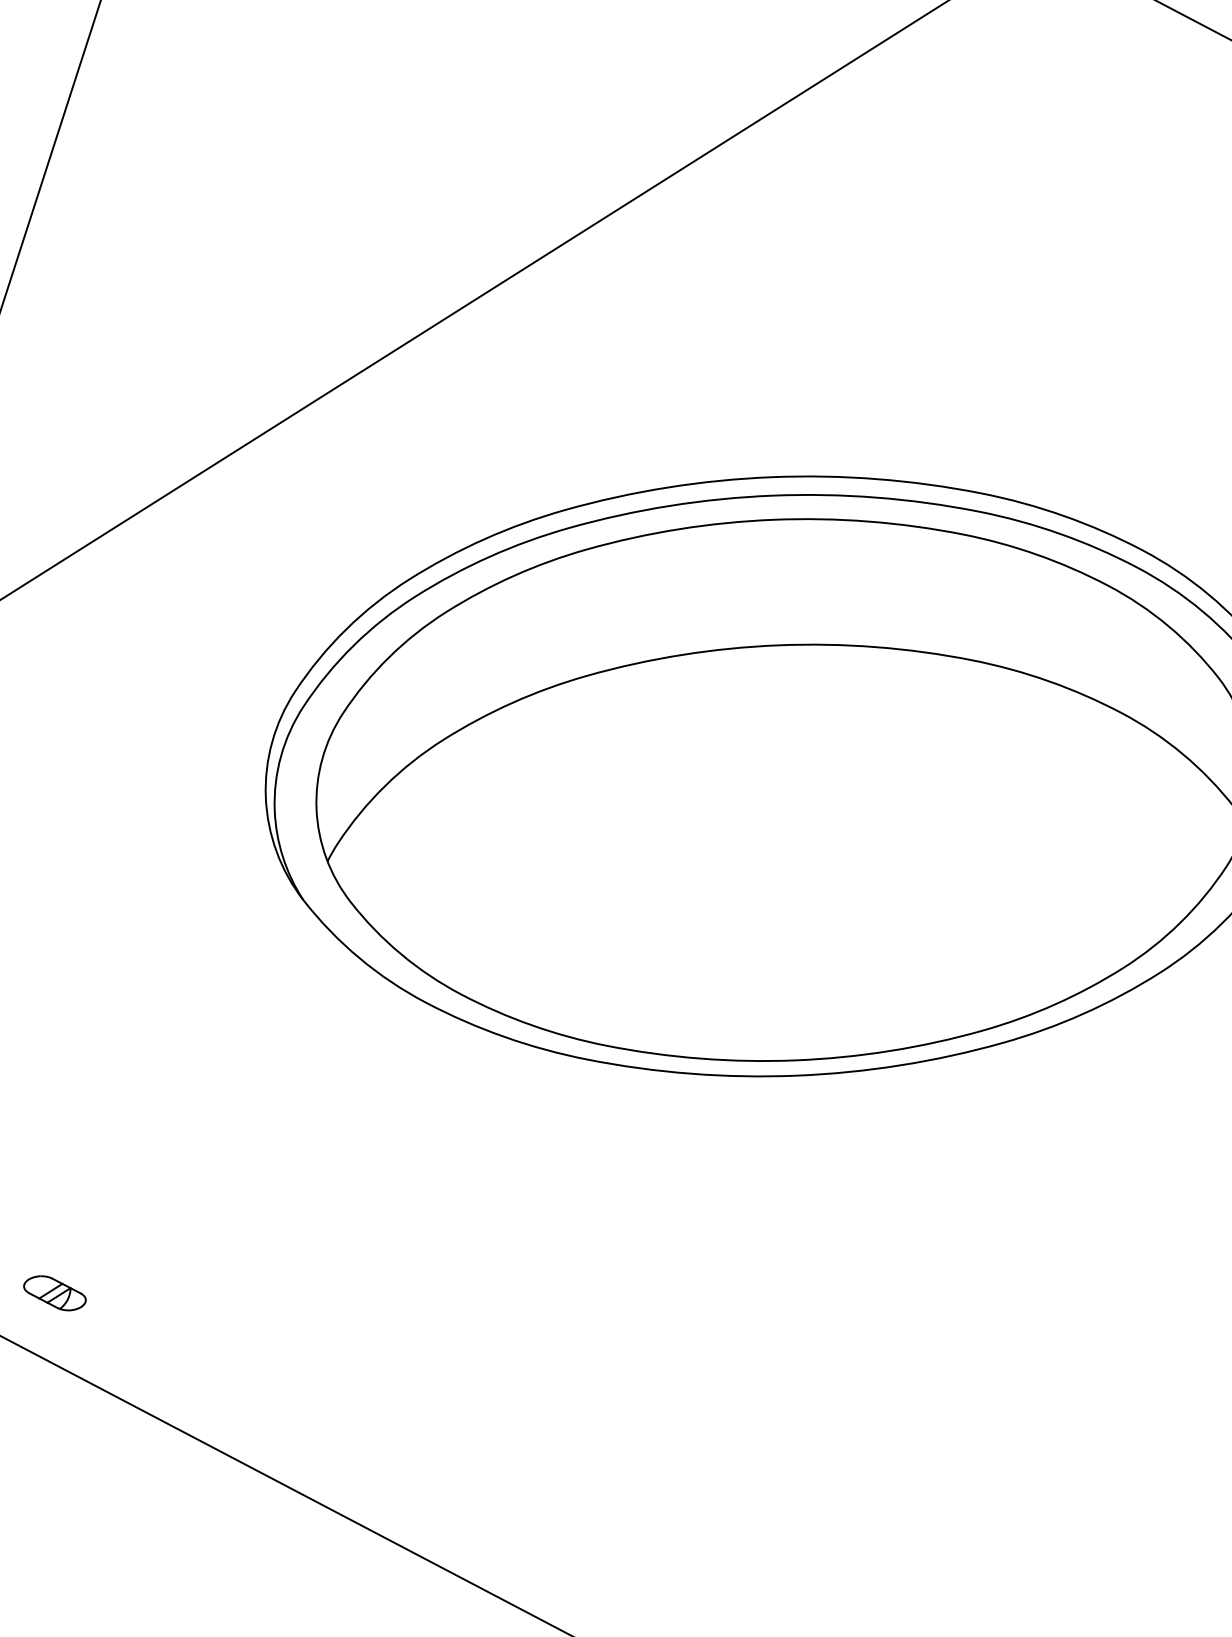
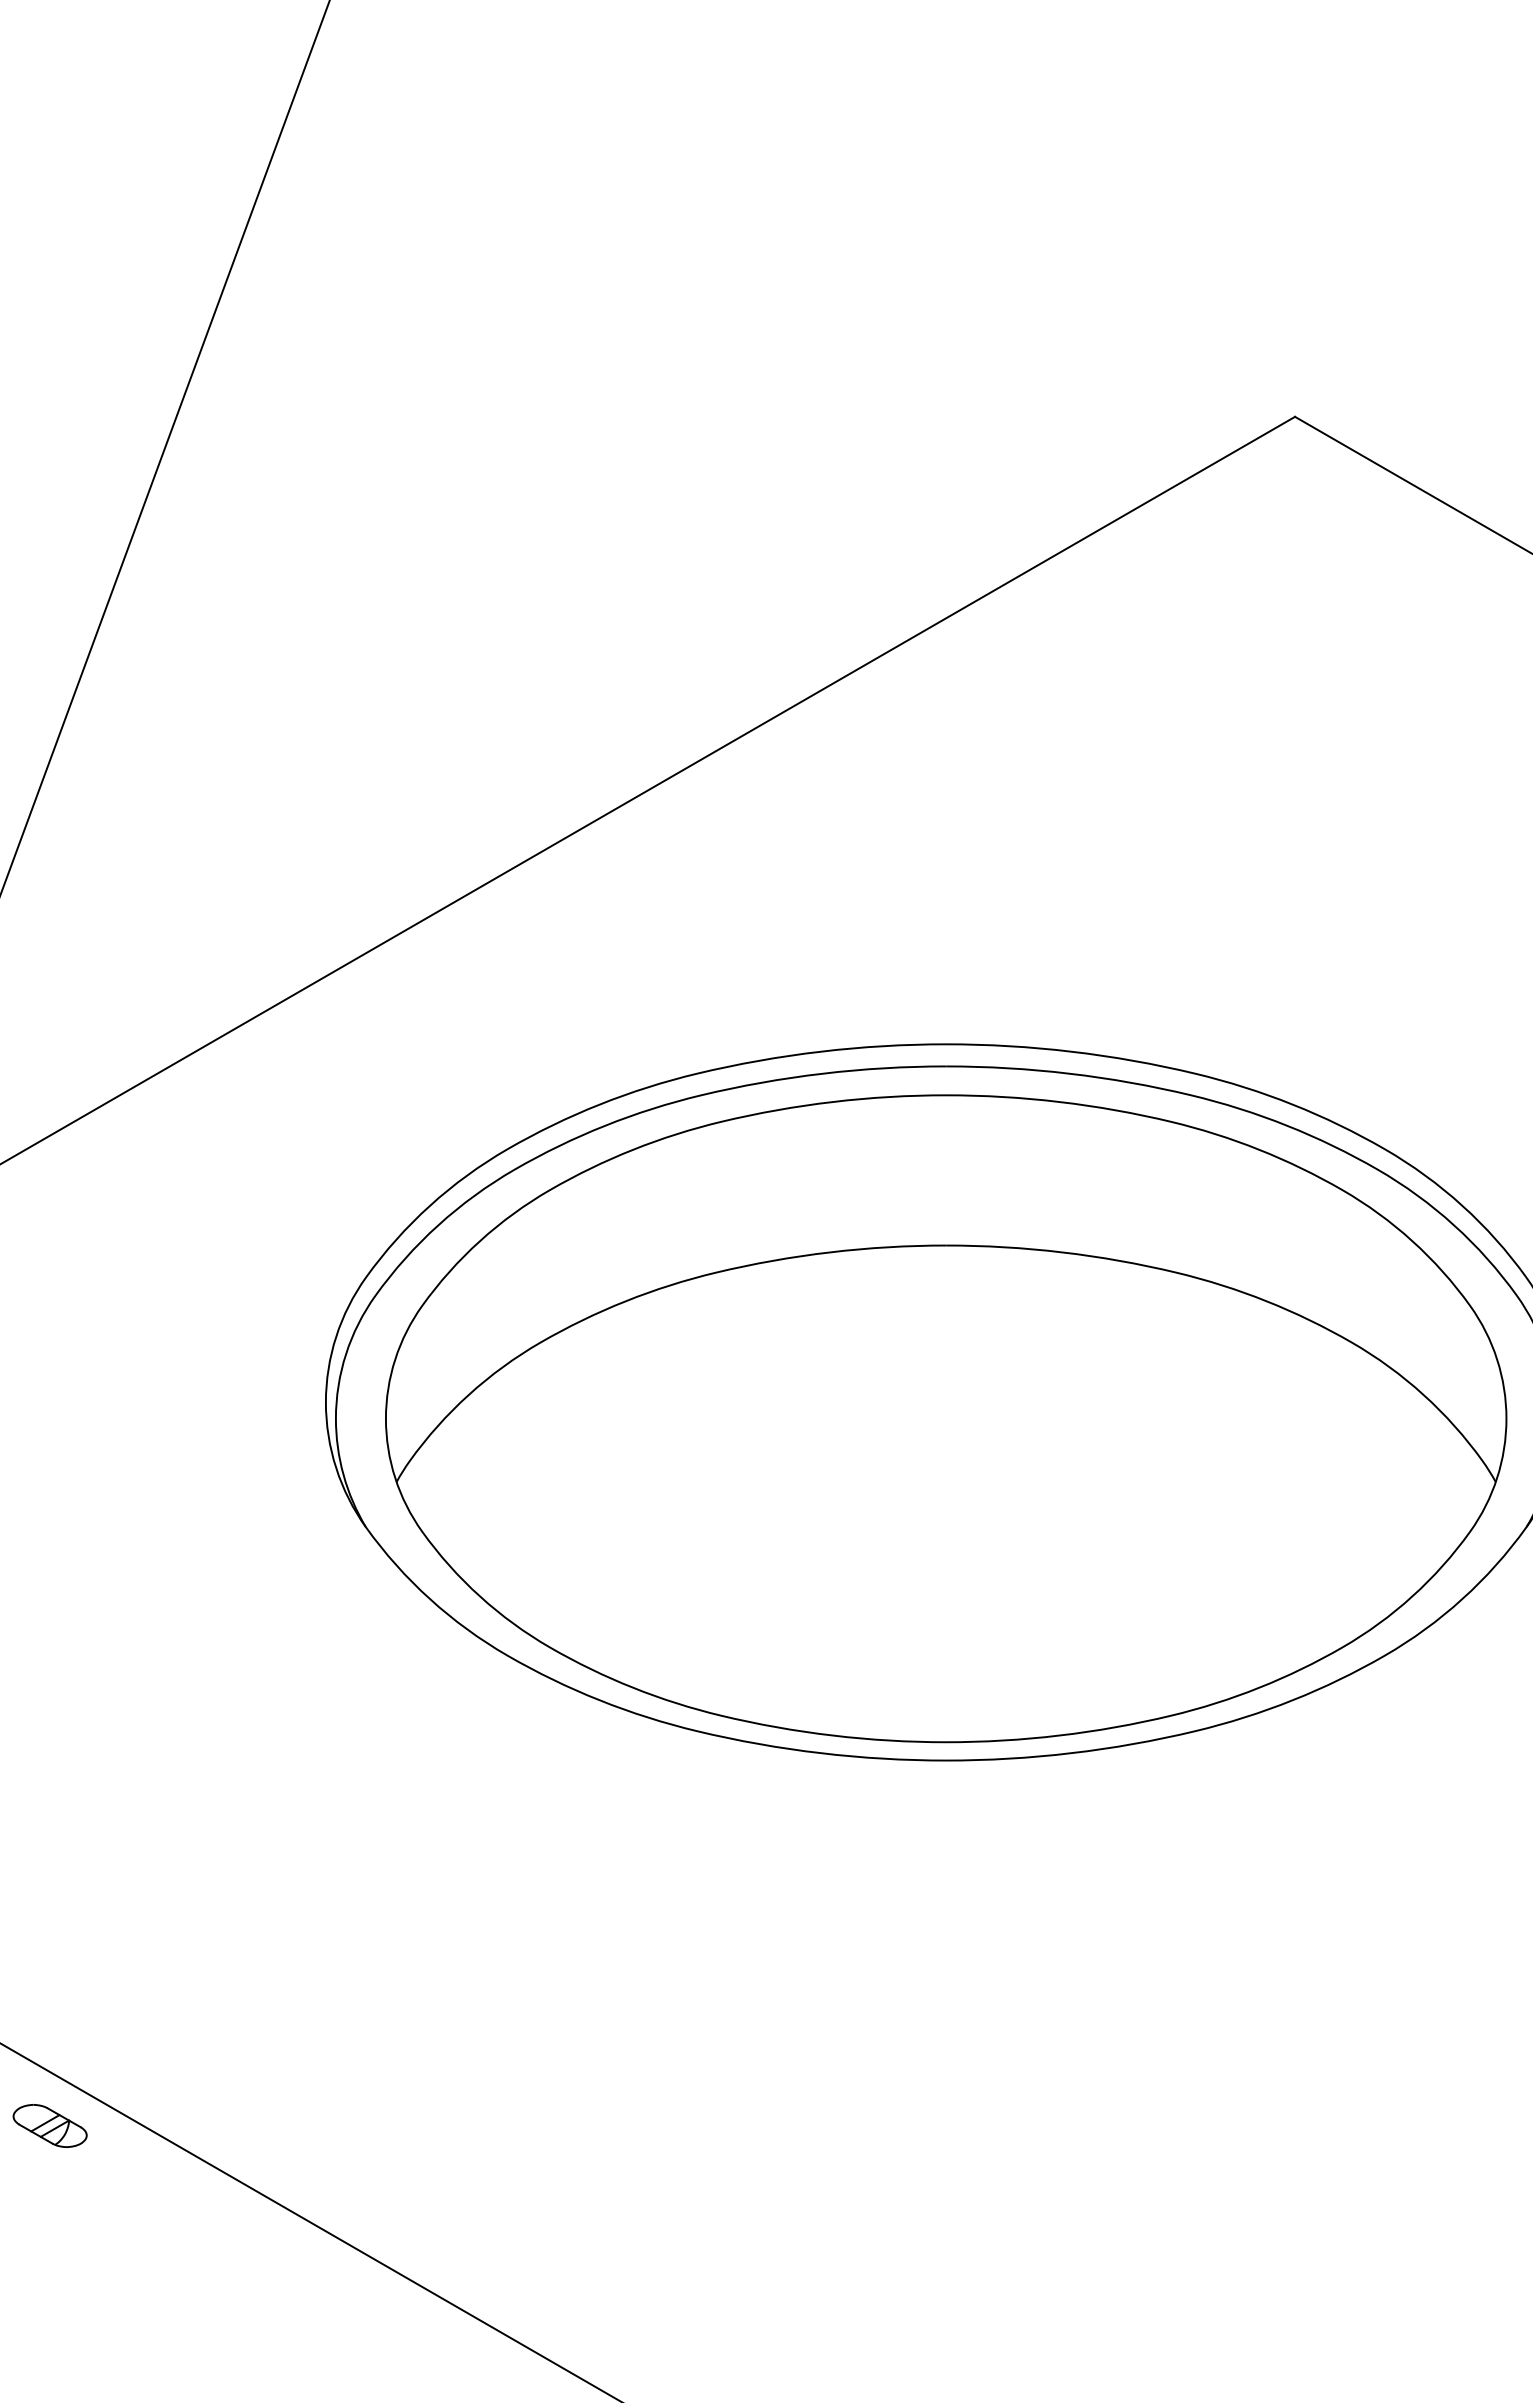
part: (54, 1292) -> (49, 2125), moved

